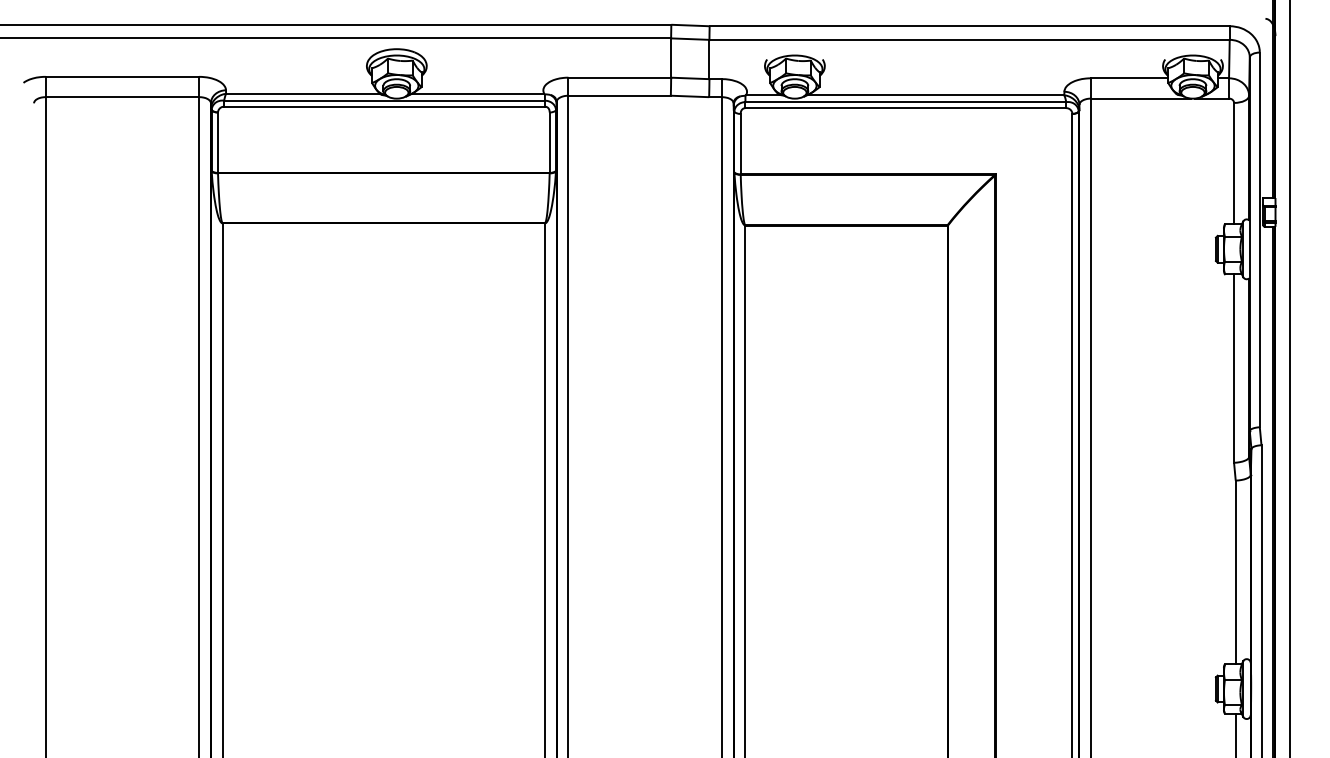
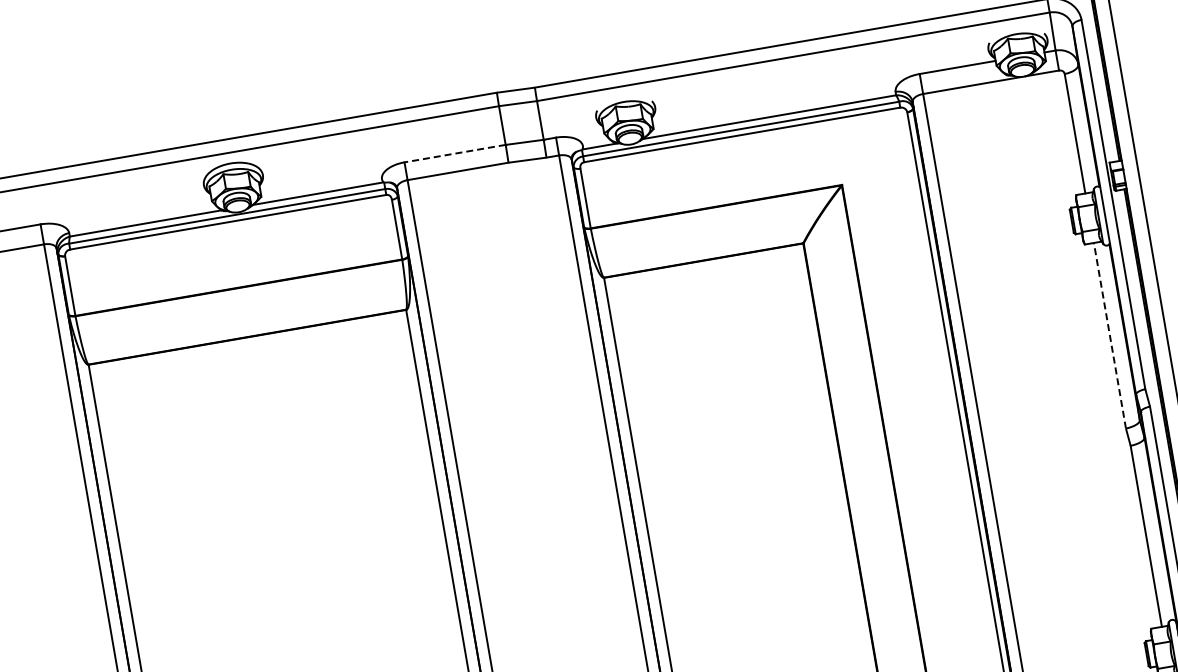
line: (619, 77) -> (454, 153), solid -> dashed
line: (1234, 368) -> (1110, 335), solid -> dashed

